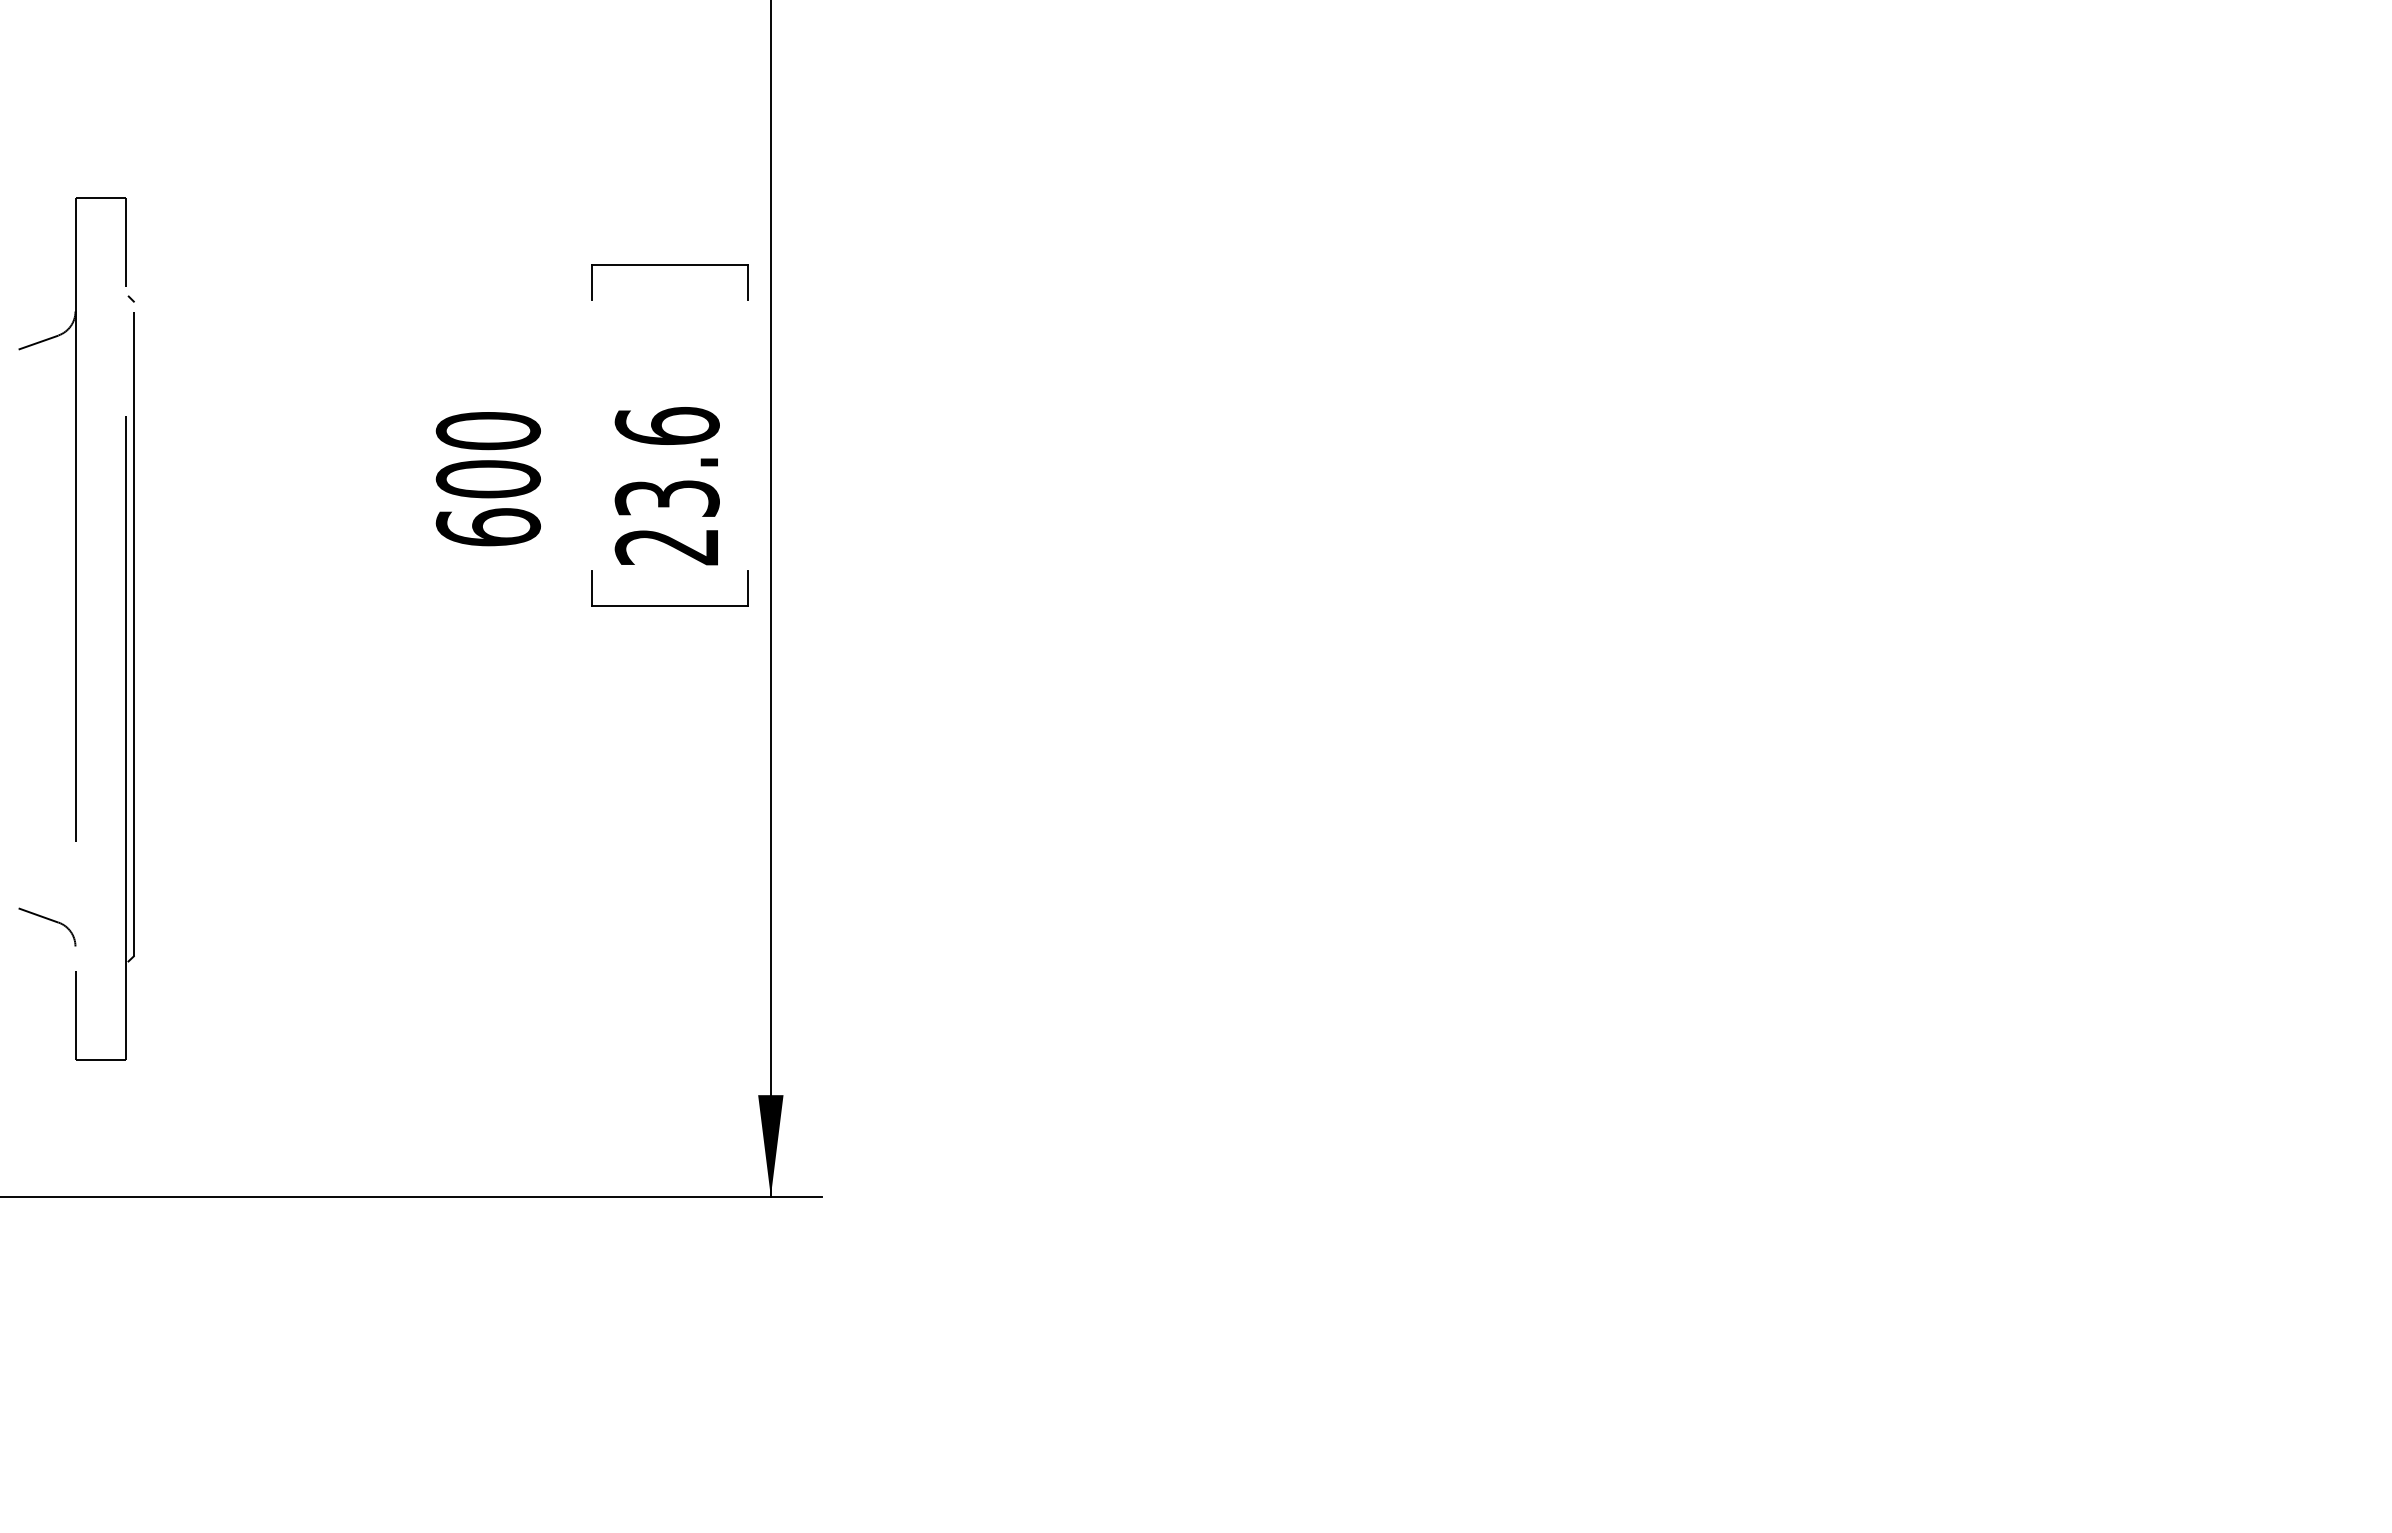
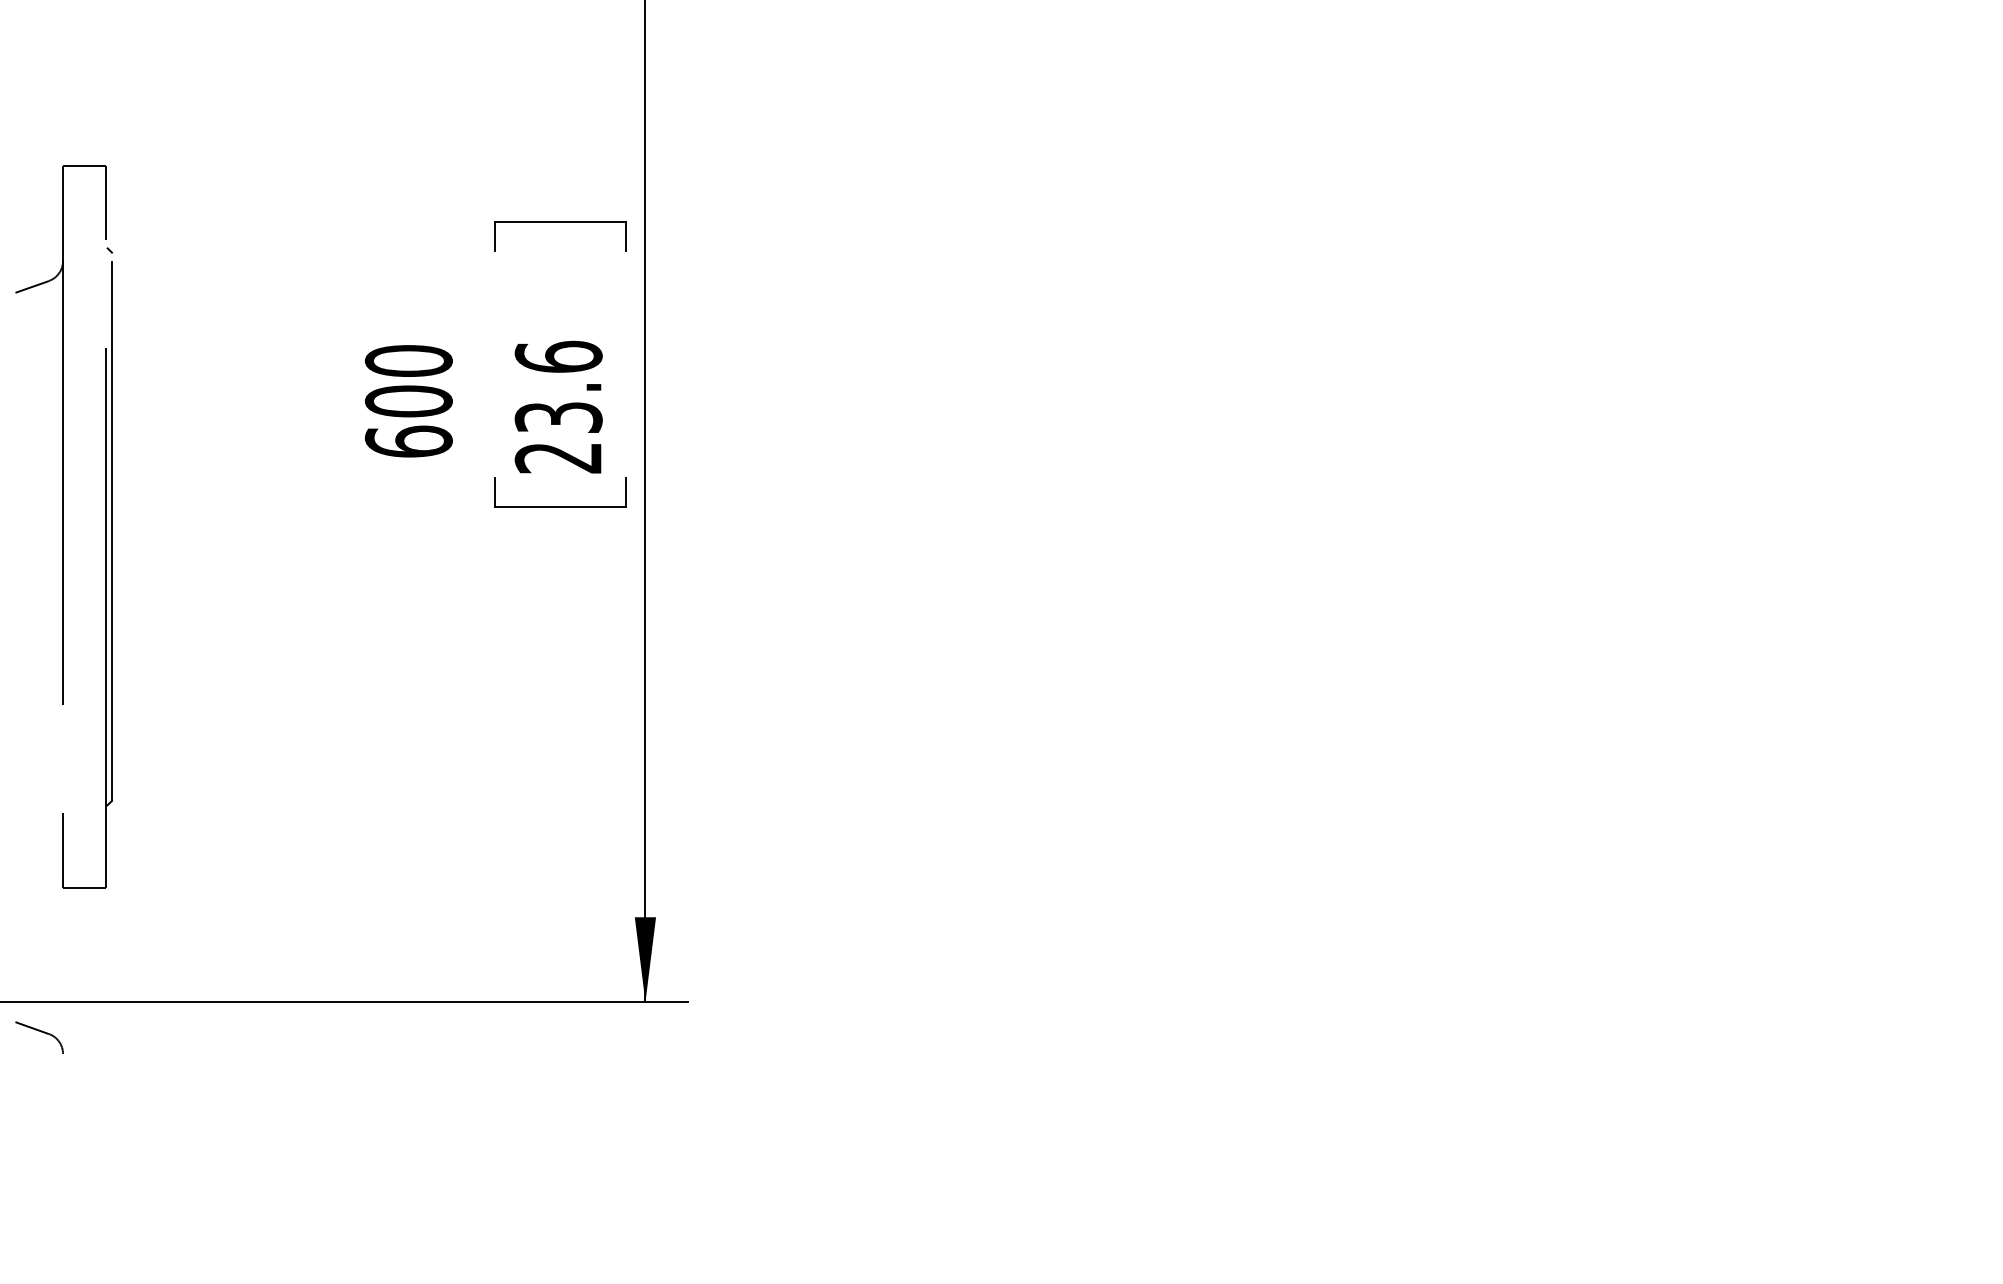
part: (49, 920) -> (41, 1032), moved

